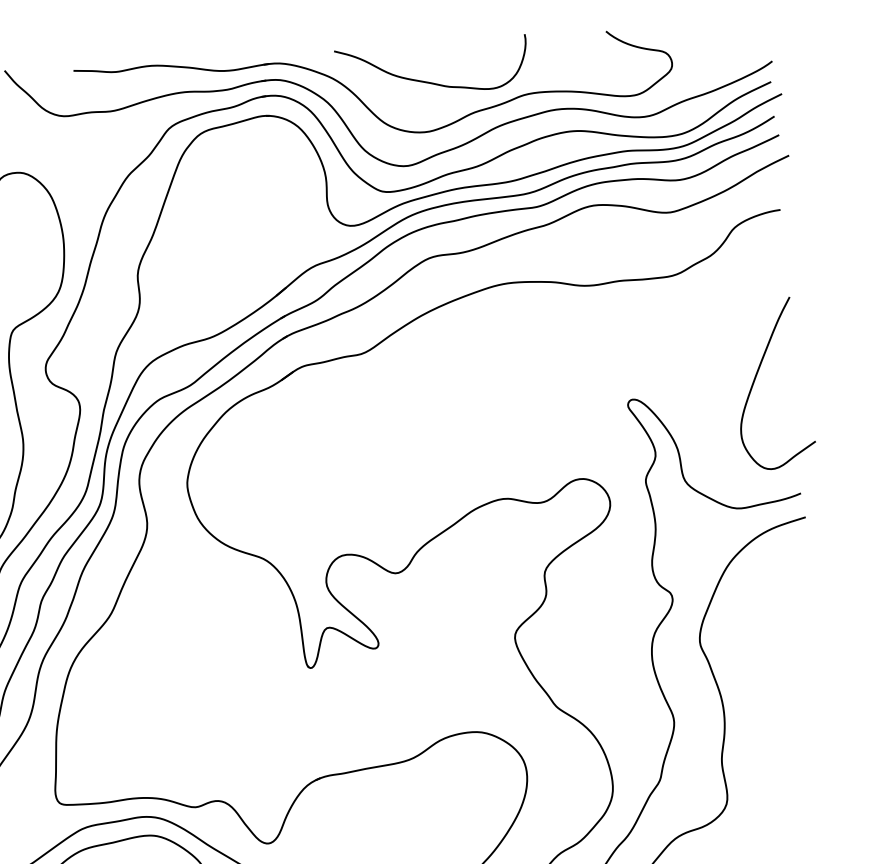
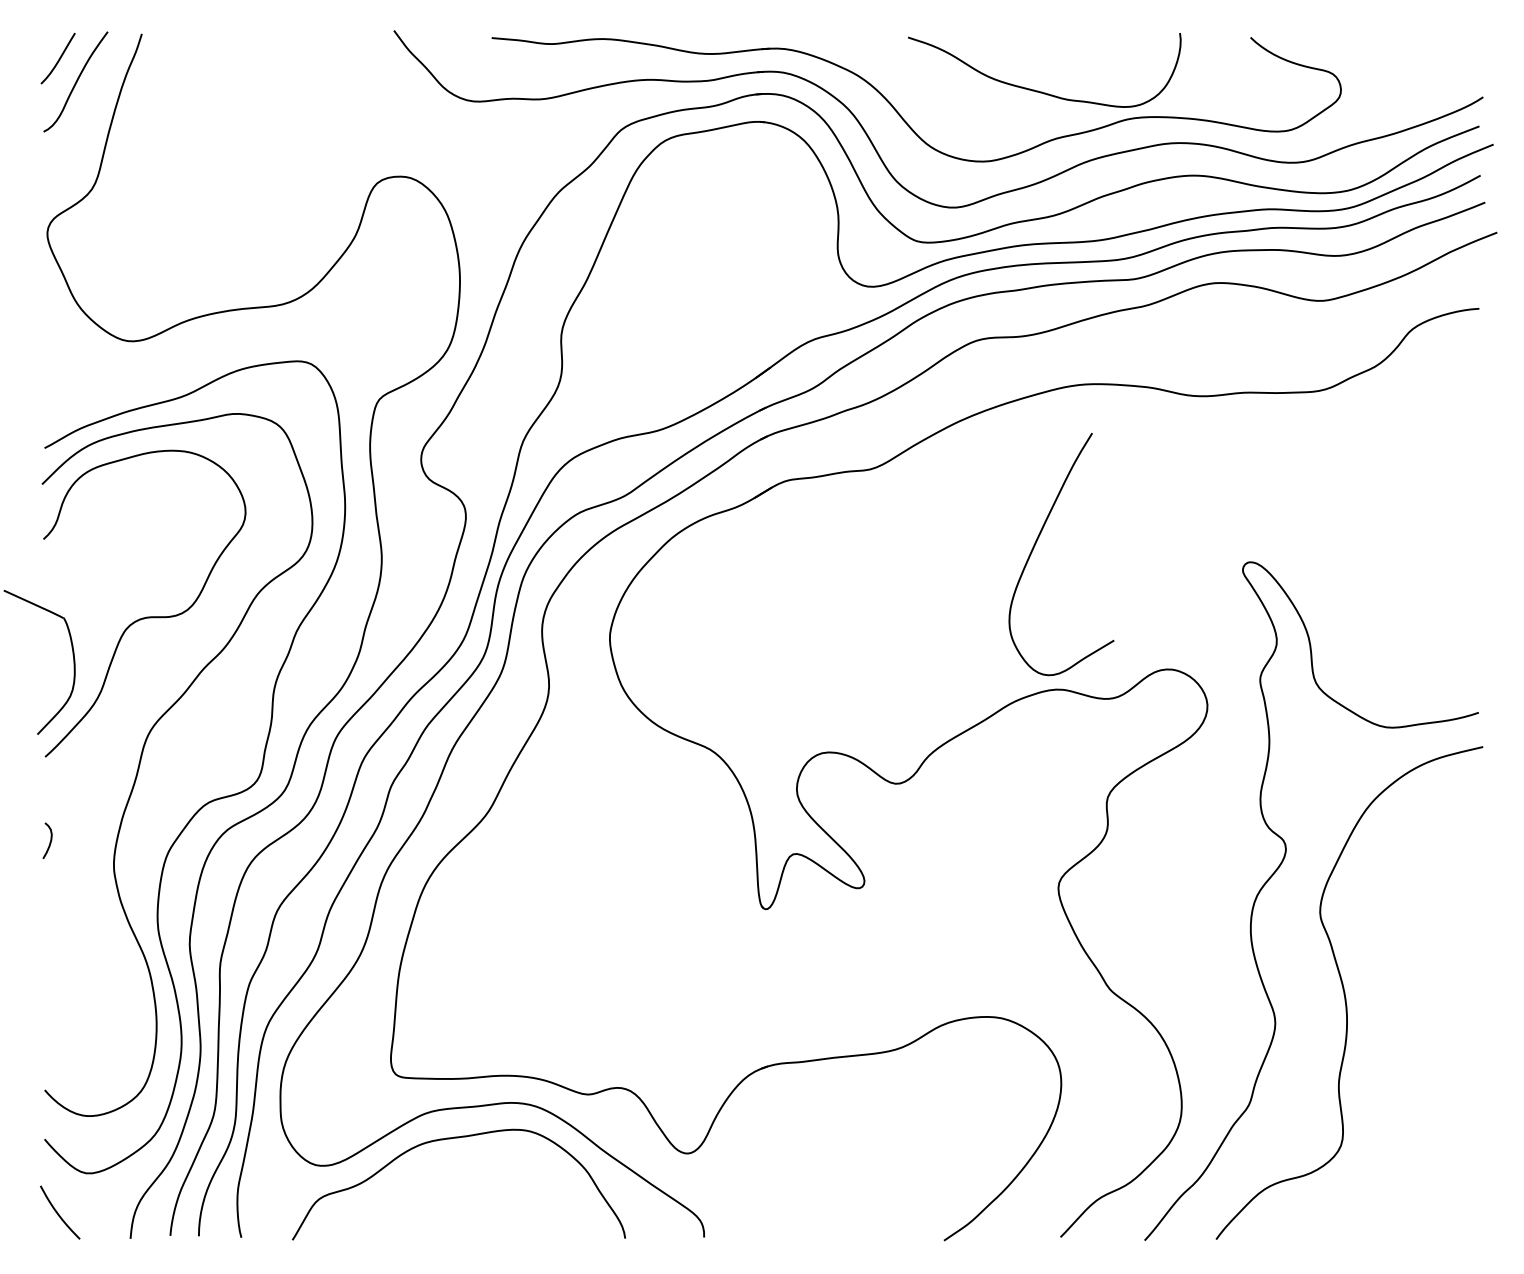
curve: (428, 81) -> (1038, 90), moved
curve: (756, 375) -> (1037, 541), moved

